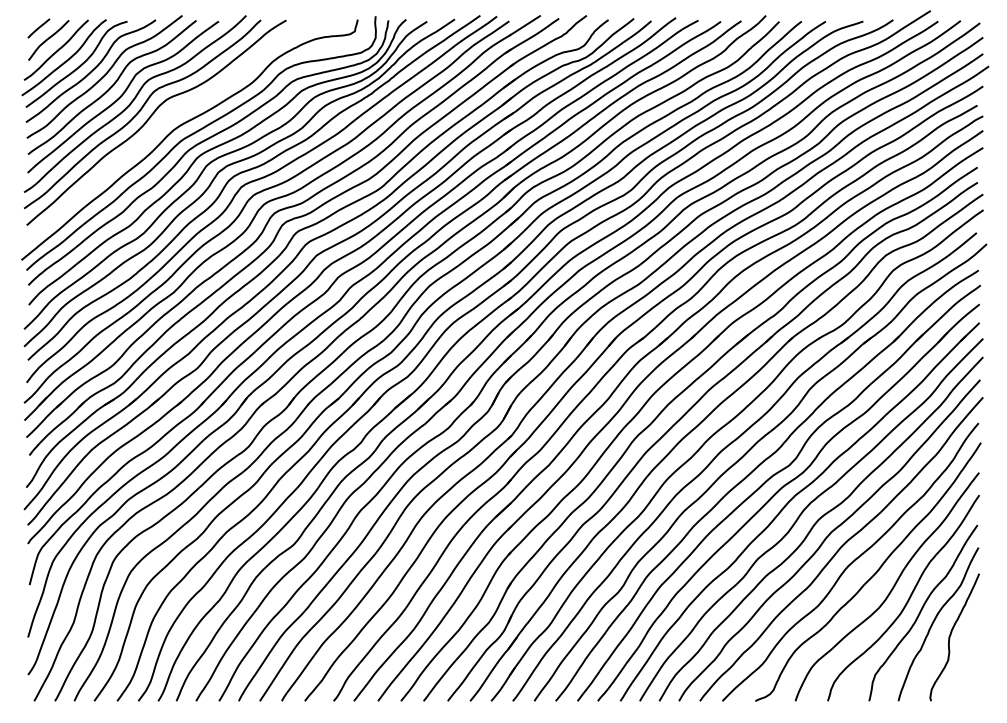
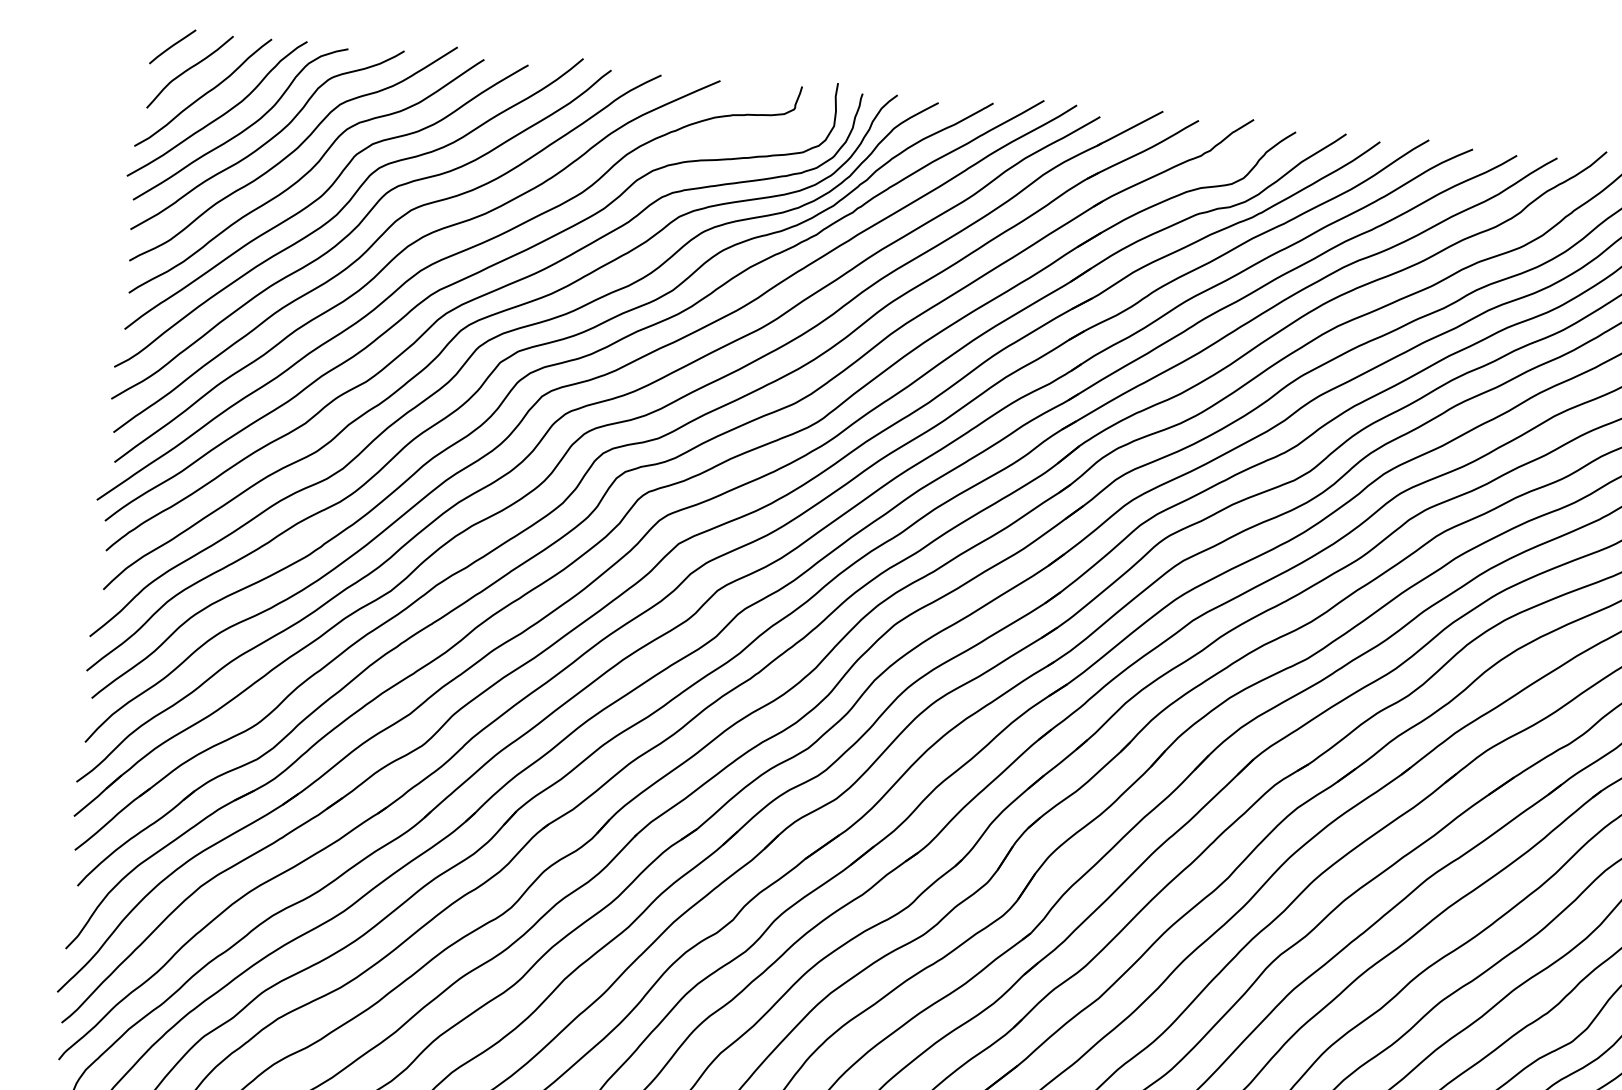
curve: (164, 121) -> (403, 252), added

